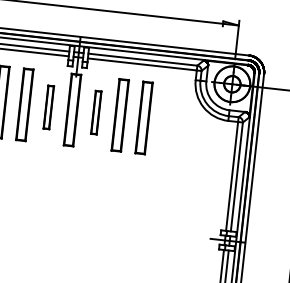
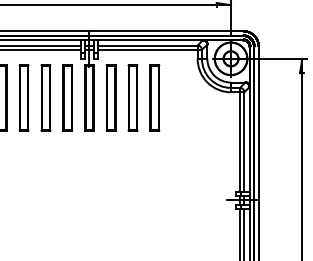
part: (48, 106) -> (67, 97), size x1.67
part: (95, 112) -> (110, 97), size x1.67

